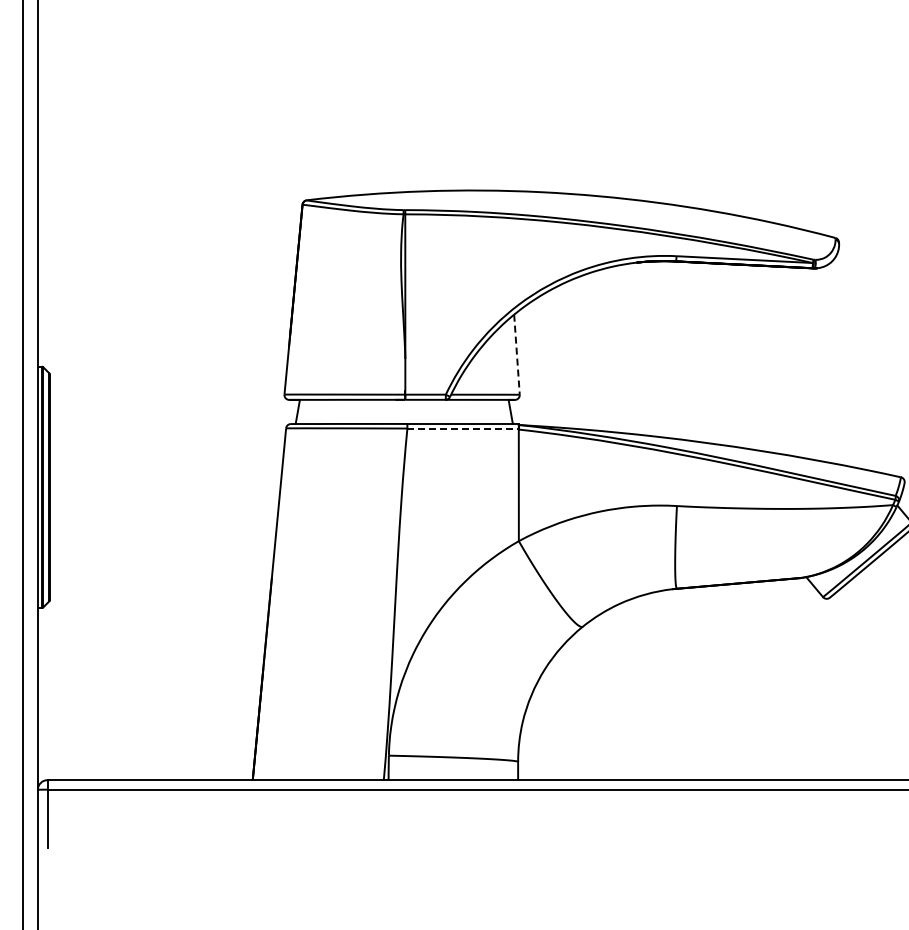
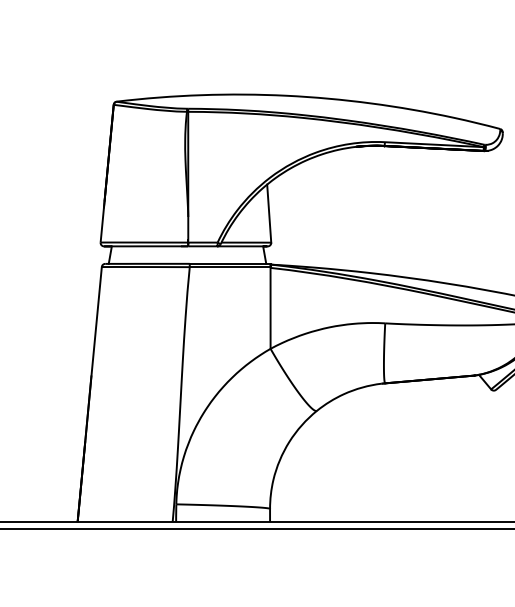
line: (517, 355) -> (269, 214), dashed -> solid
line: (463, 428) -> (230, 267), dashed -> solid

